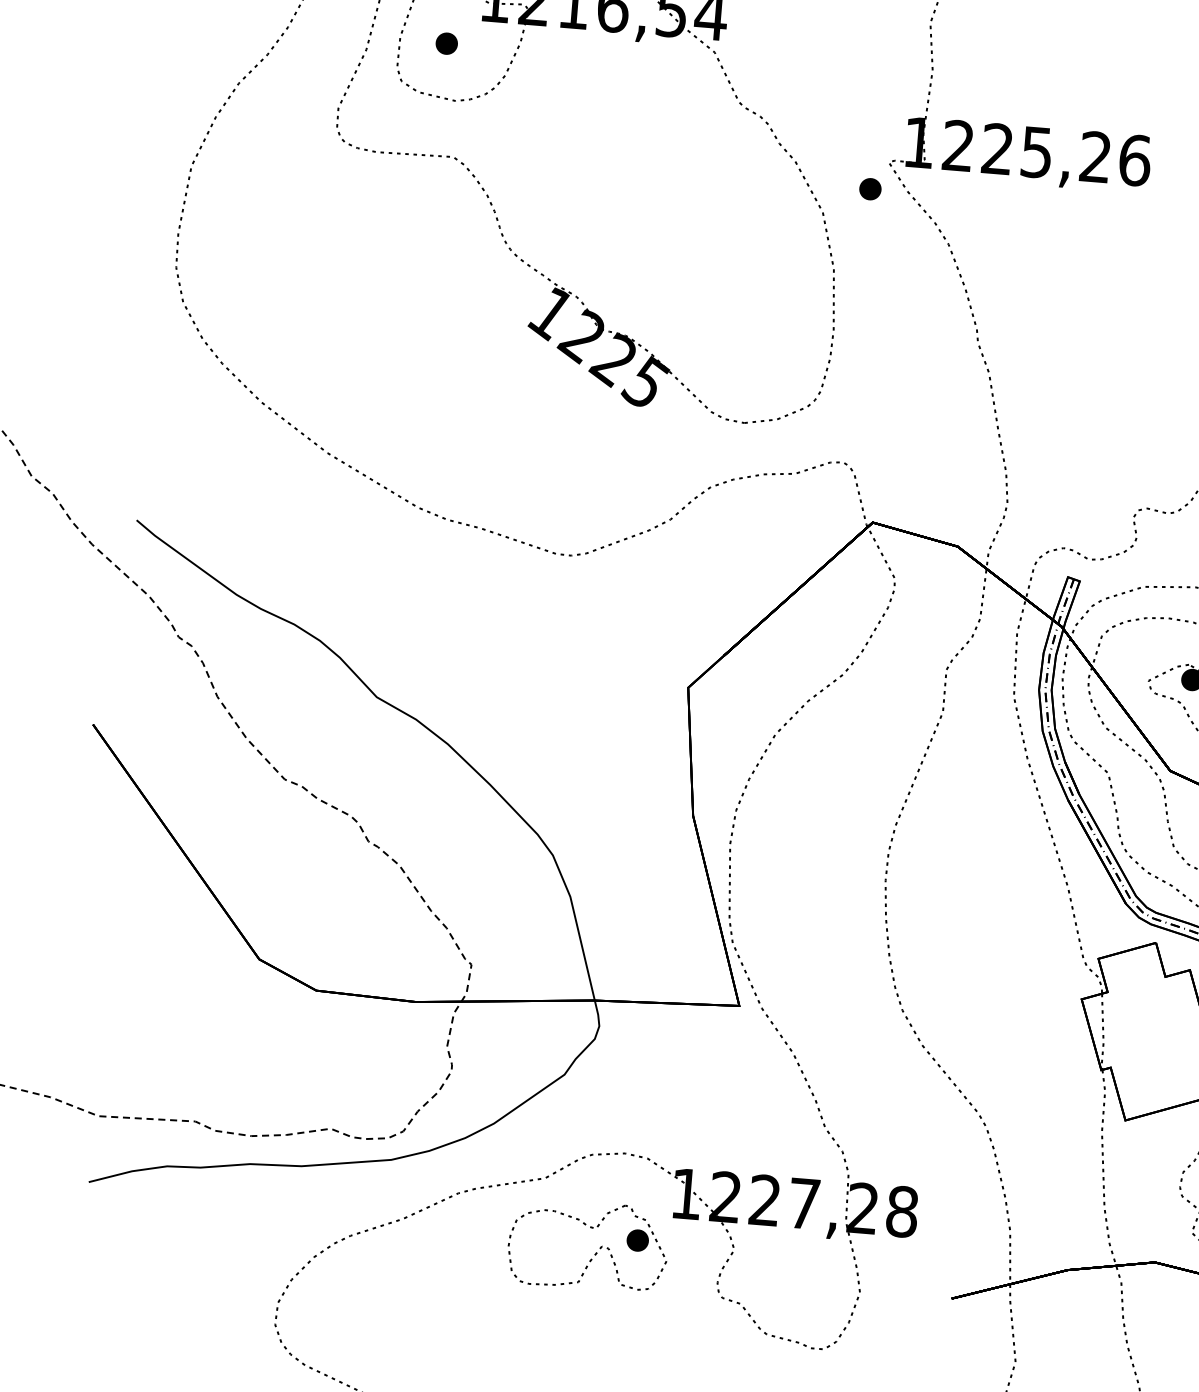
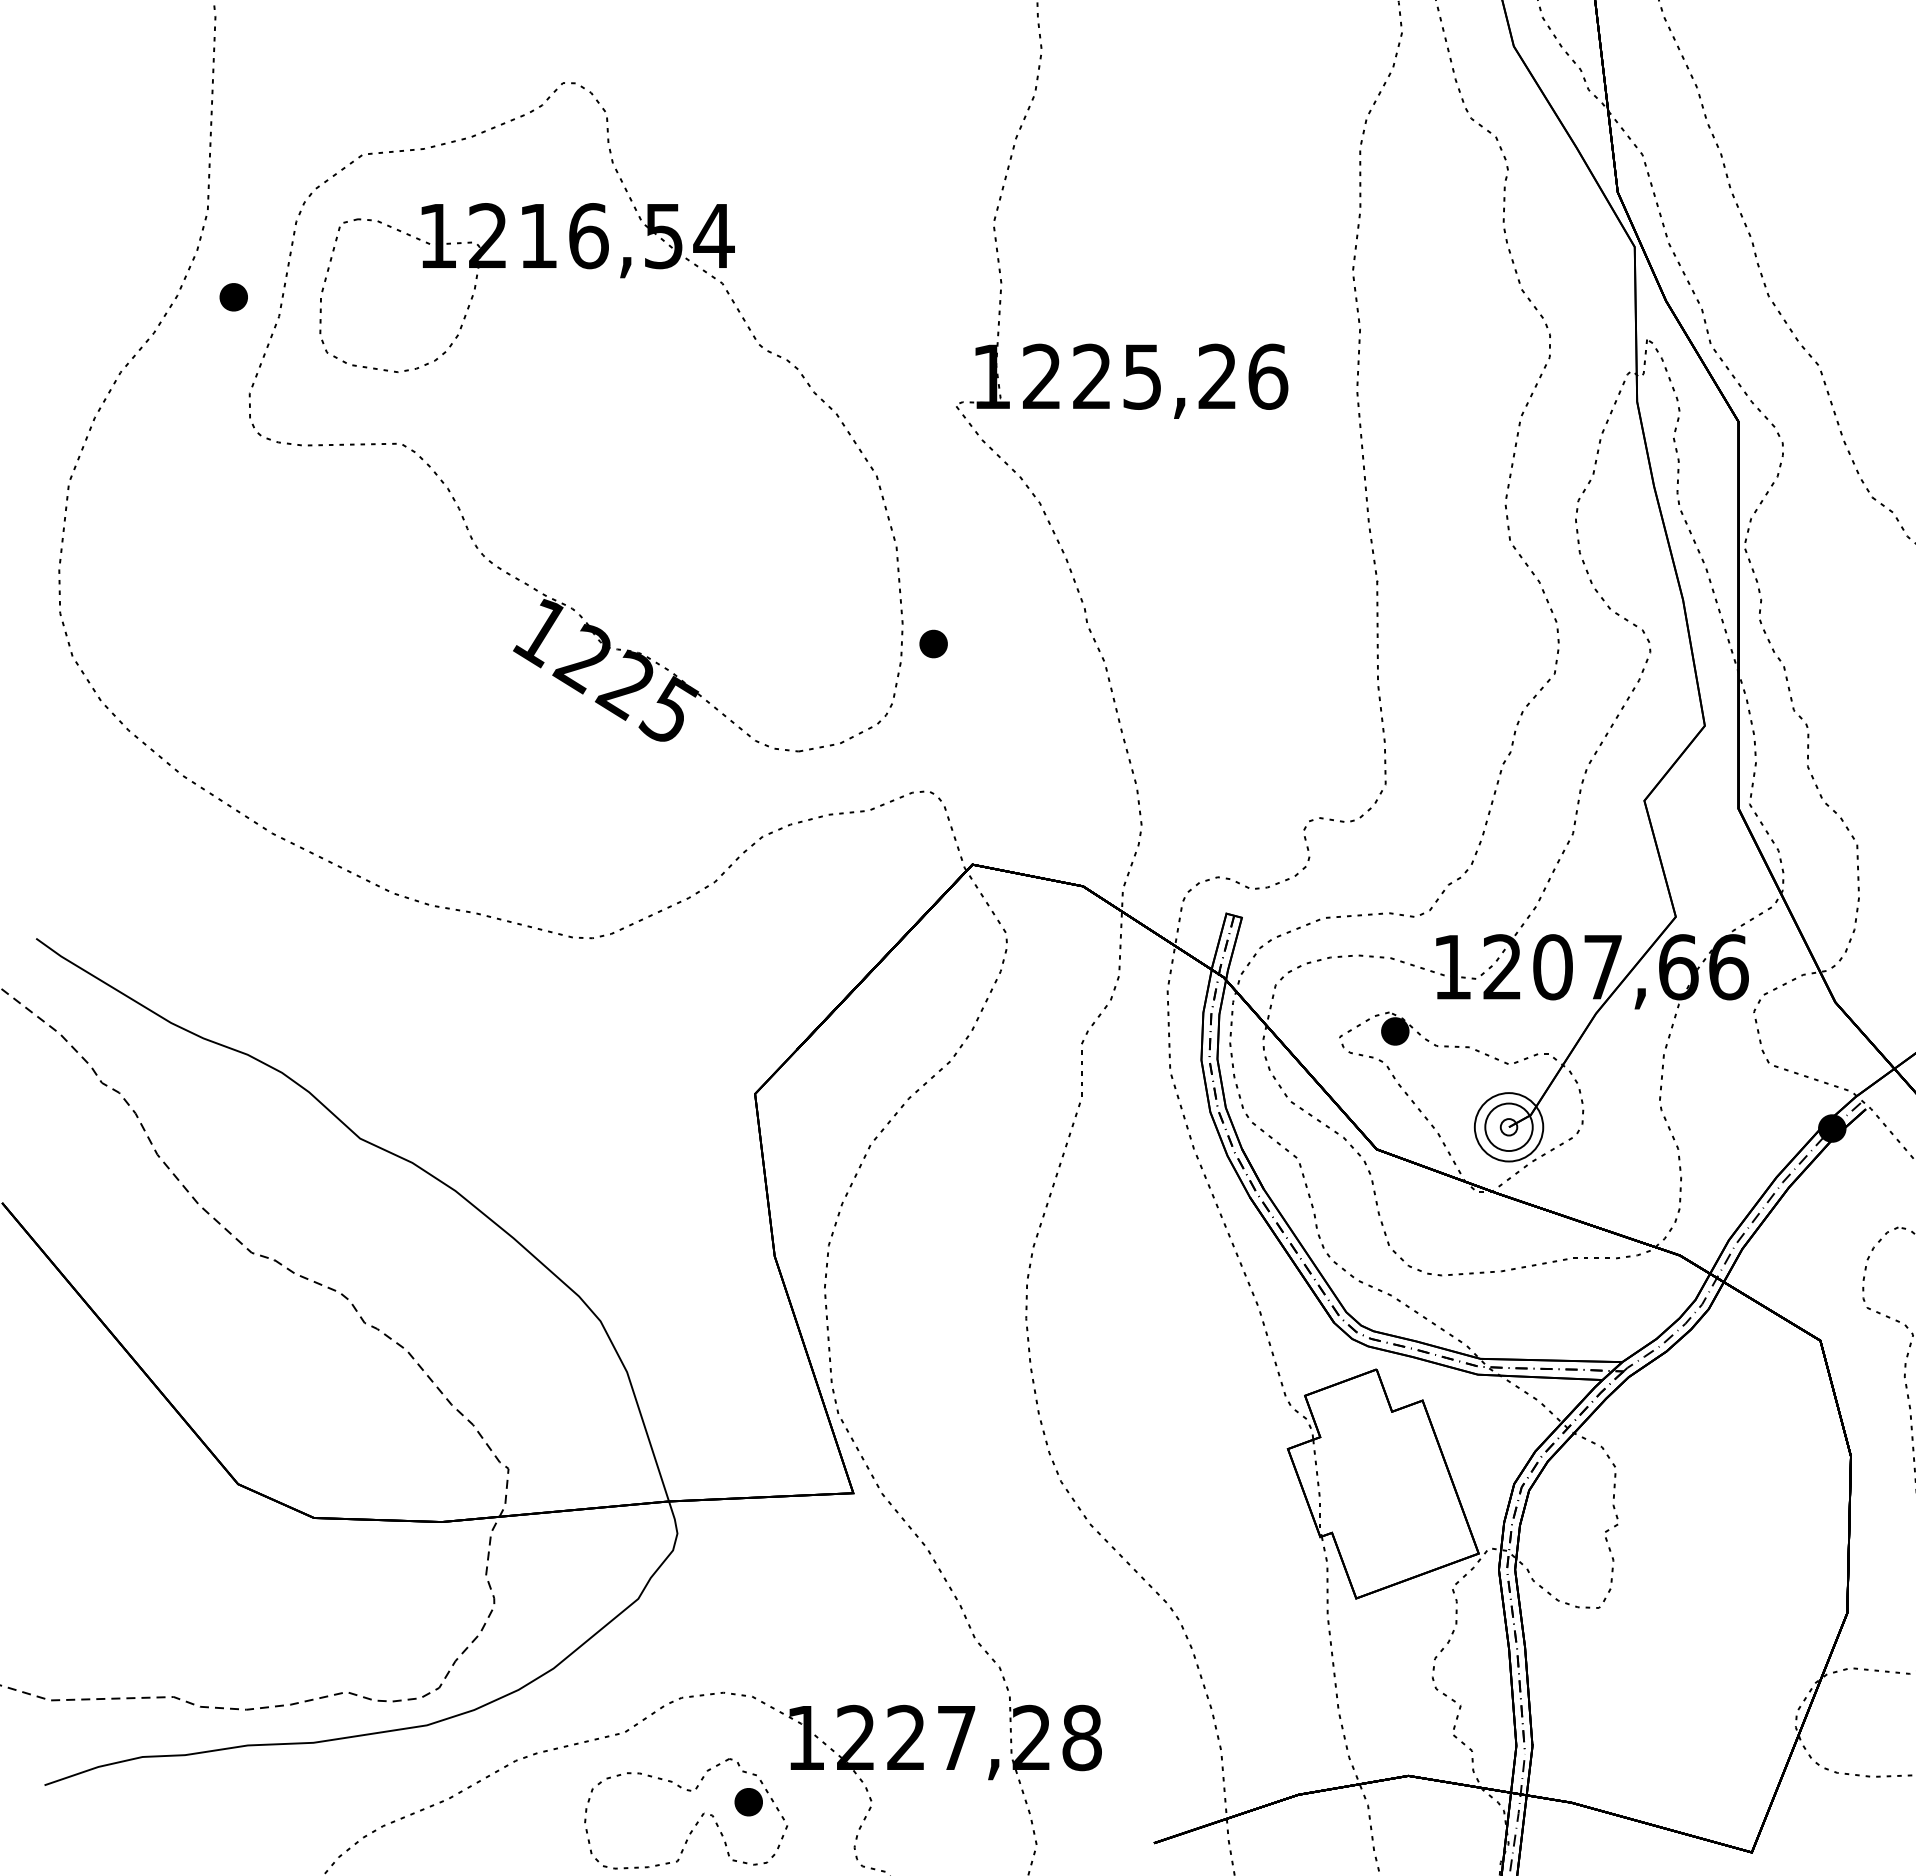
part: (446, 43) -> (233, 297), moved
part: (870, 188) -> (933, 643), moved

